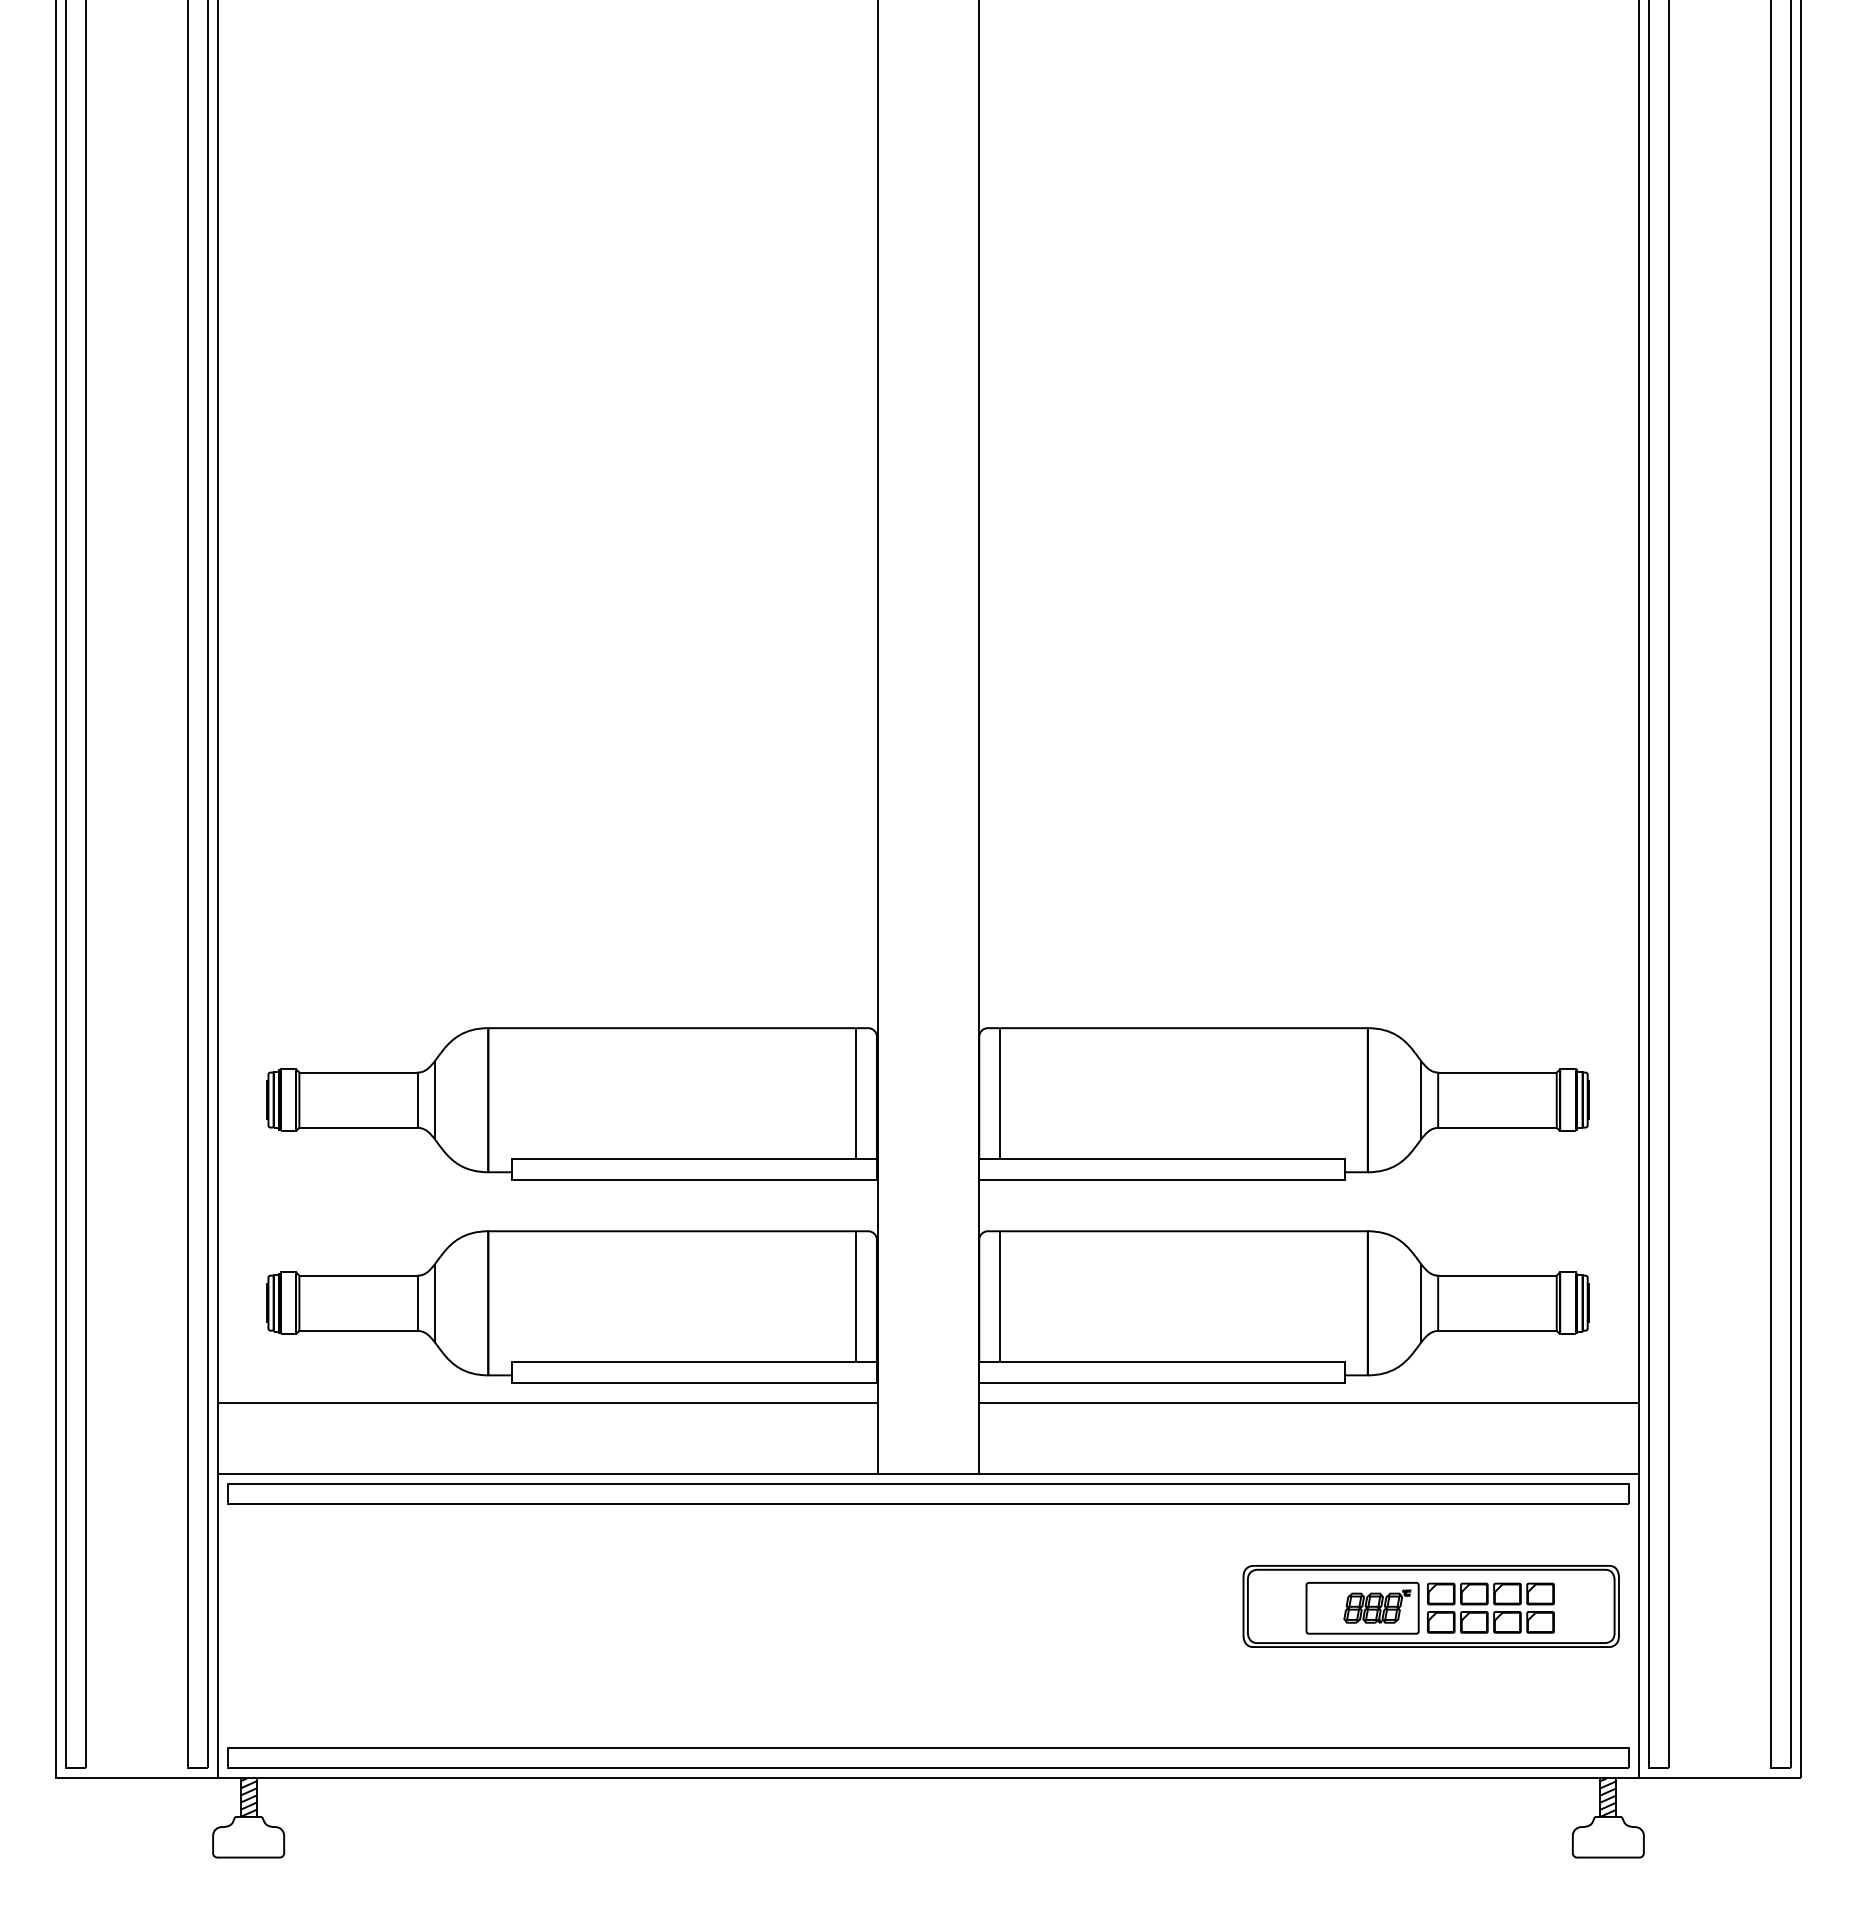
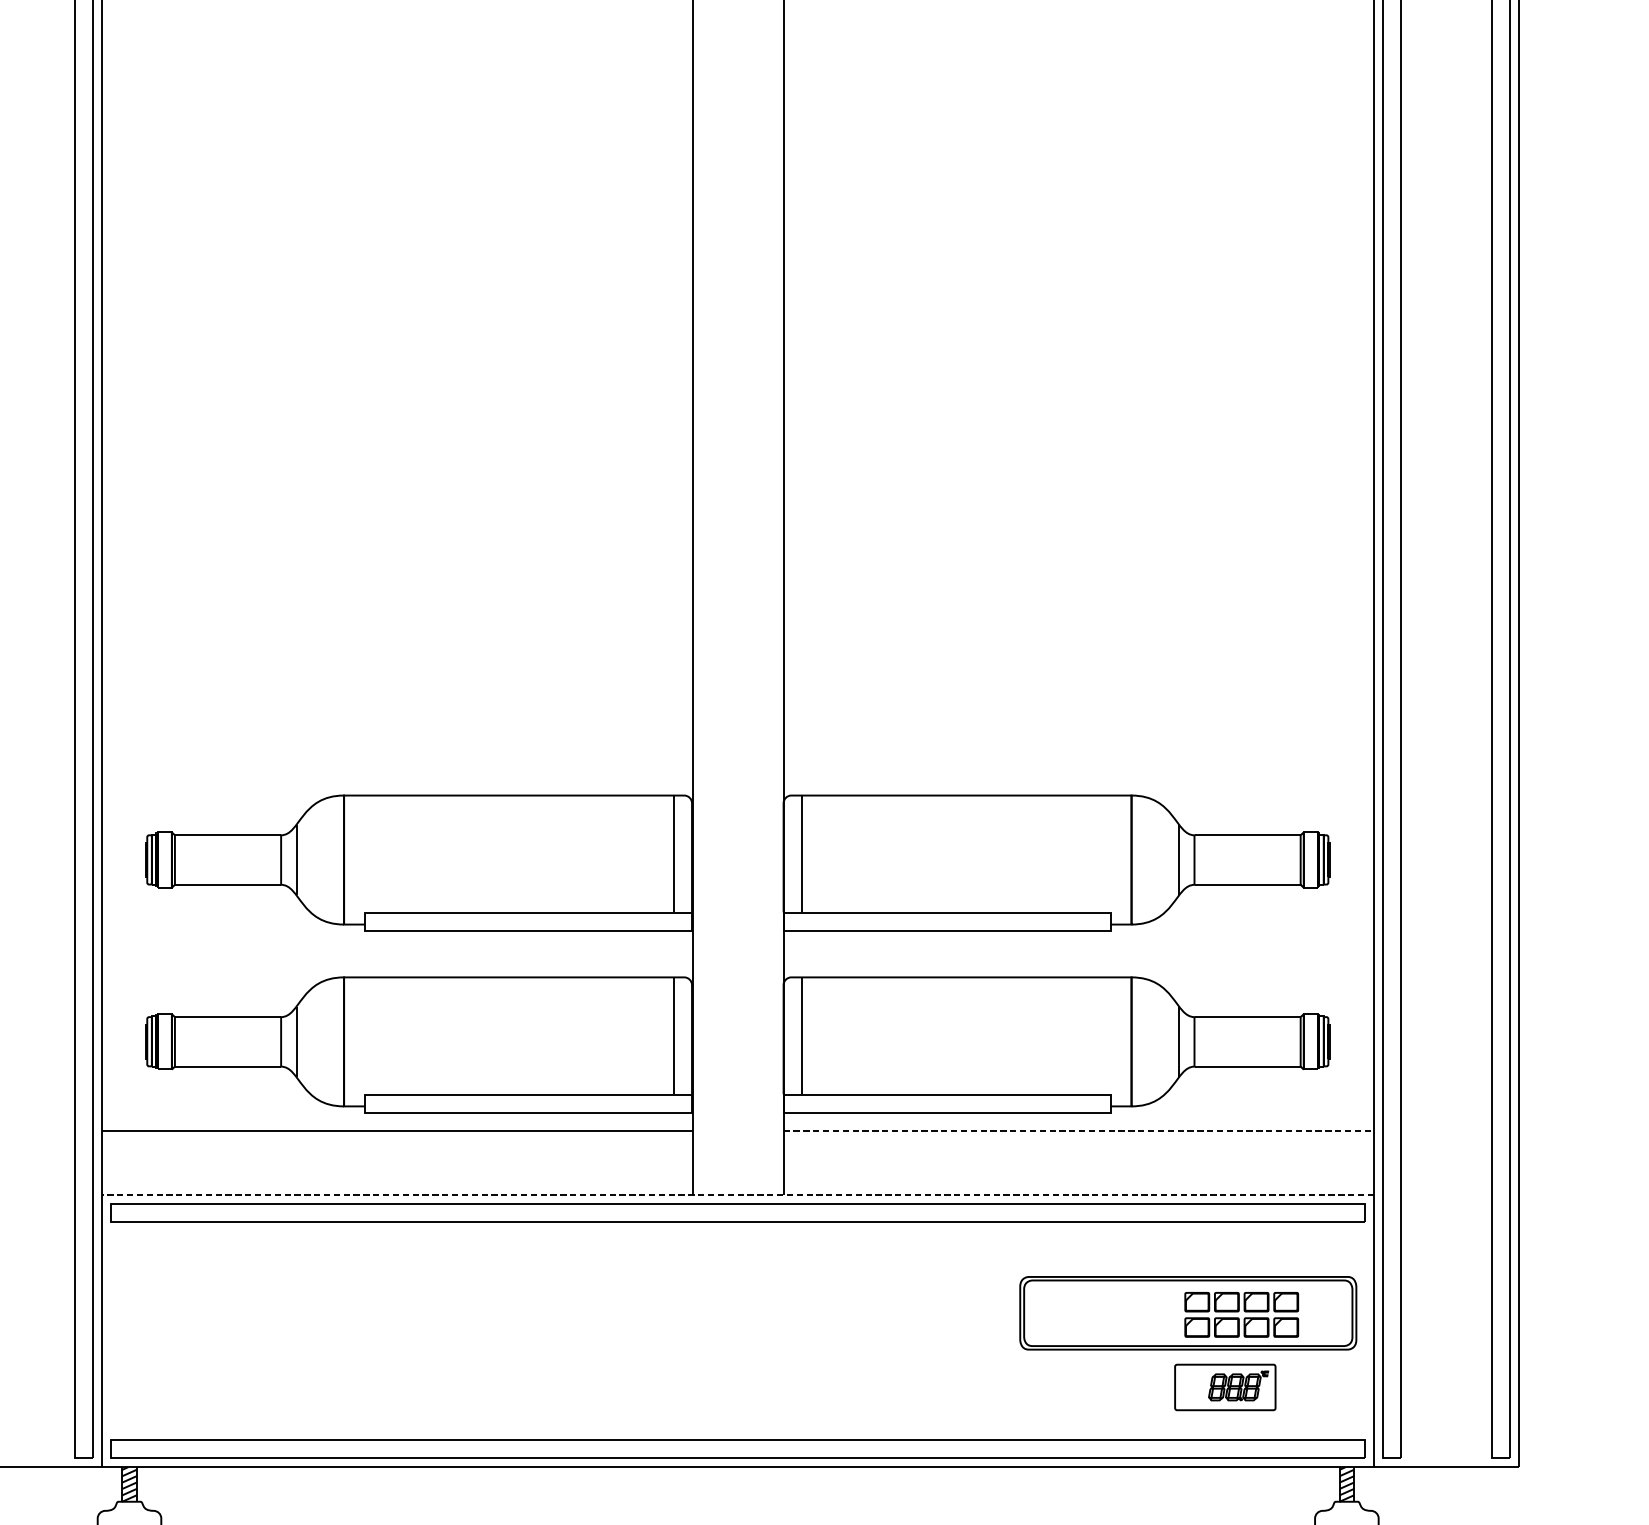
line: (1309, 1402) -> (1079, 1130), solid -> dashed
line: (927, 1473) -> (737, 1194), solid -> dashed
part: (1362, 1608) -> (1225, 1387), moved

